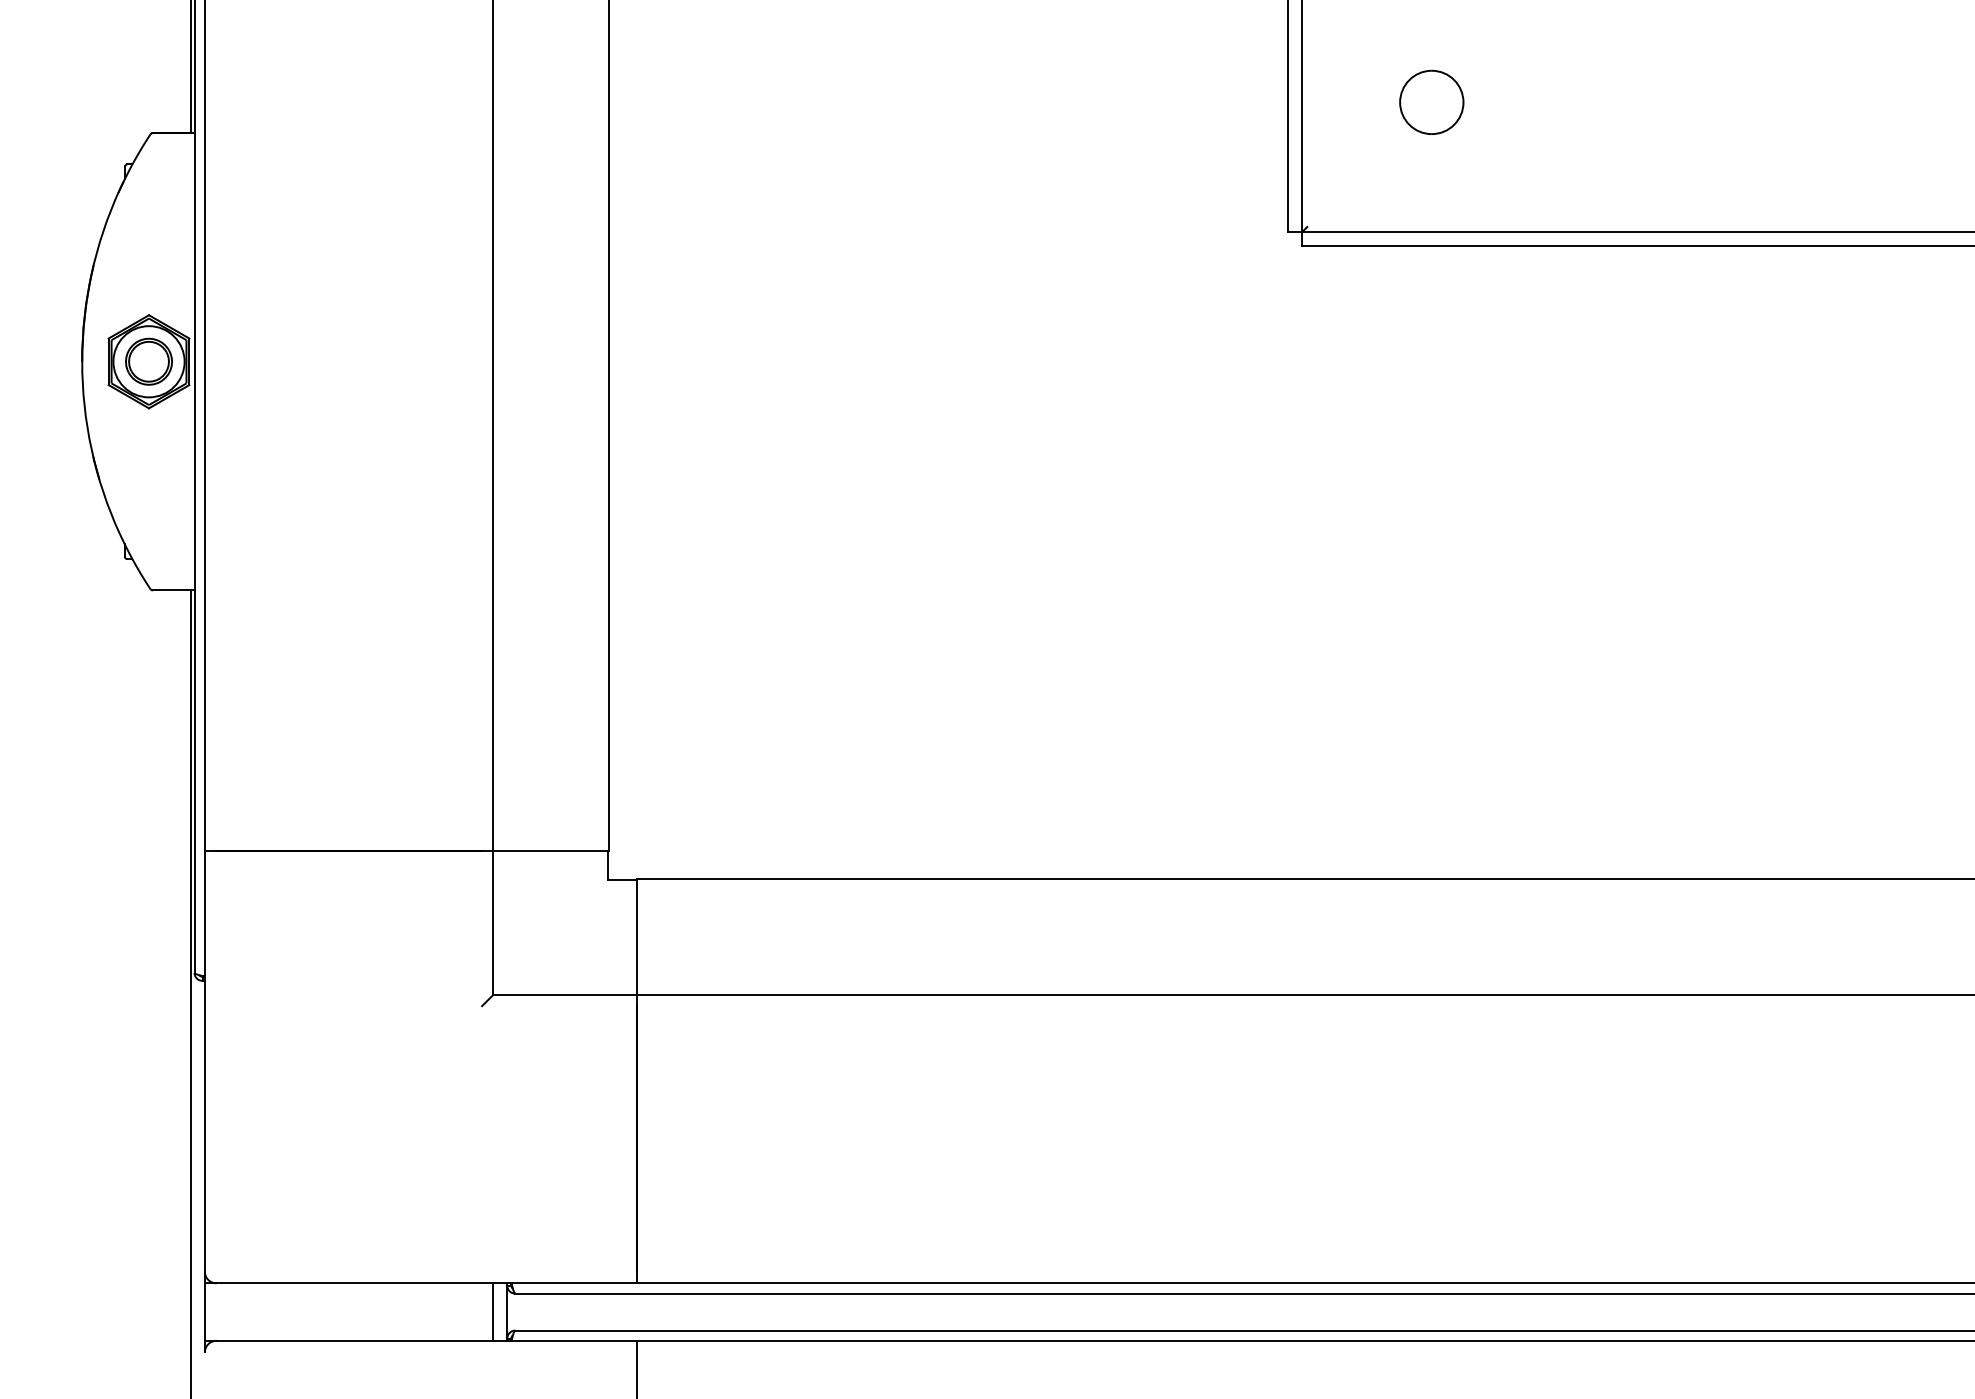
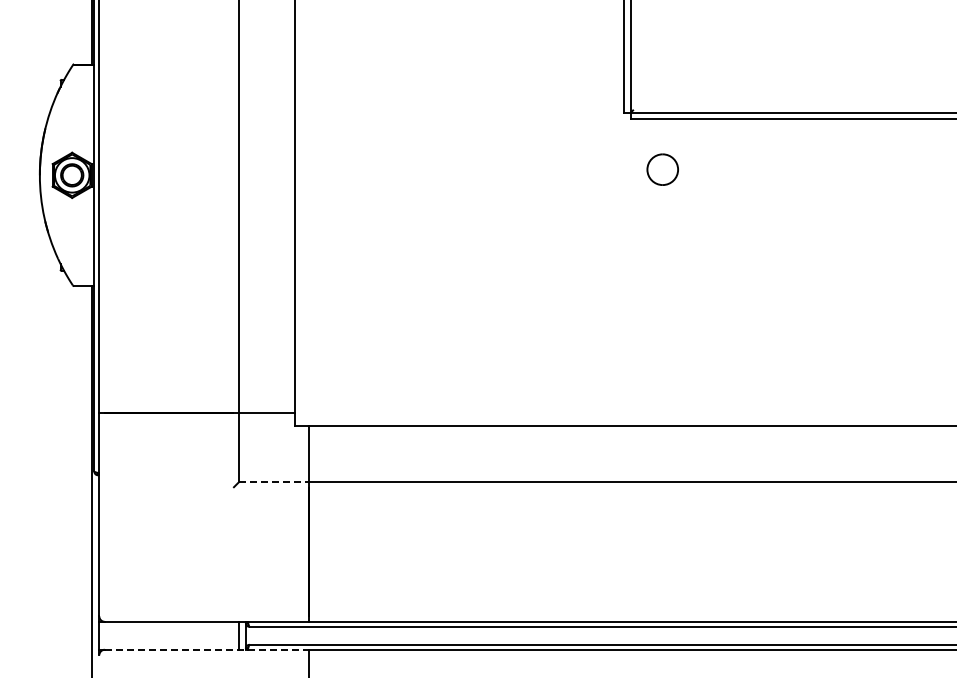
part: (1431, 102) -> (662, 169), moved
line: (564, 995) -> (273, 482), solid -> dashed
line: (426, 1340) -> (206, 649), solid -> dashed

